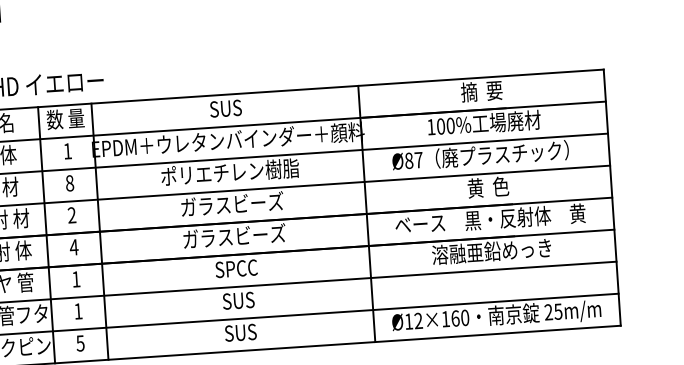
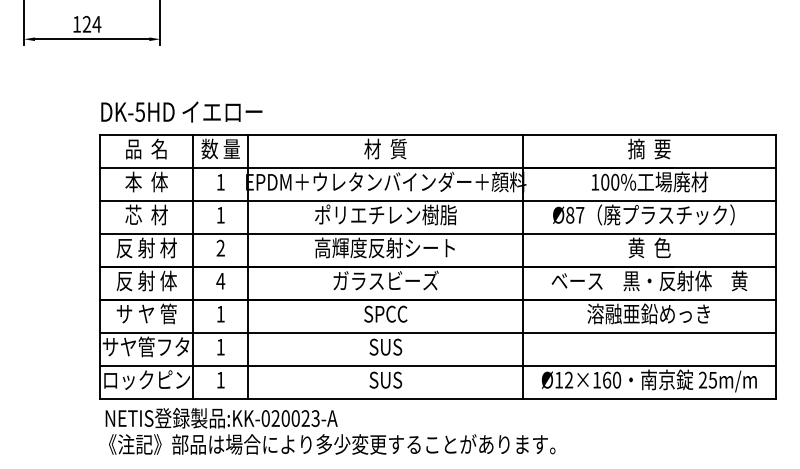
text: (225, 107) -> (385, 148), SUS -> 材  質
text: (69, 182) -> (220, 214), 8 -> 1
text: (230, 204) -> (384, 247), ガラスビーズ -> 高輝度反射シート
text: (80, 343) -> (220, 380), 5 -> 1

